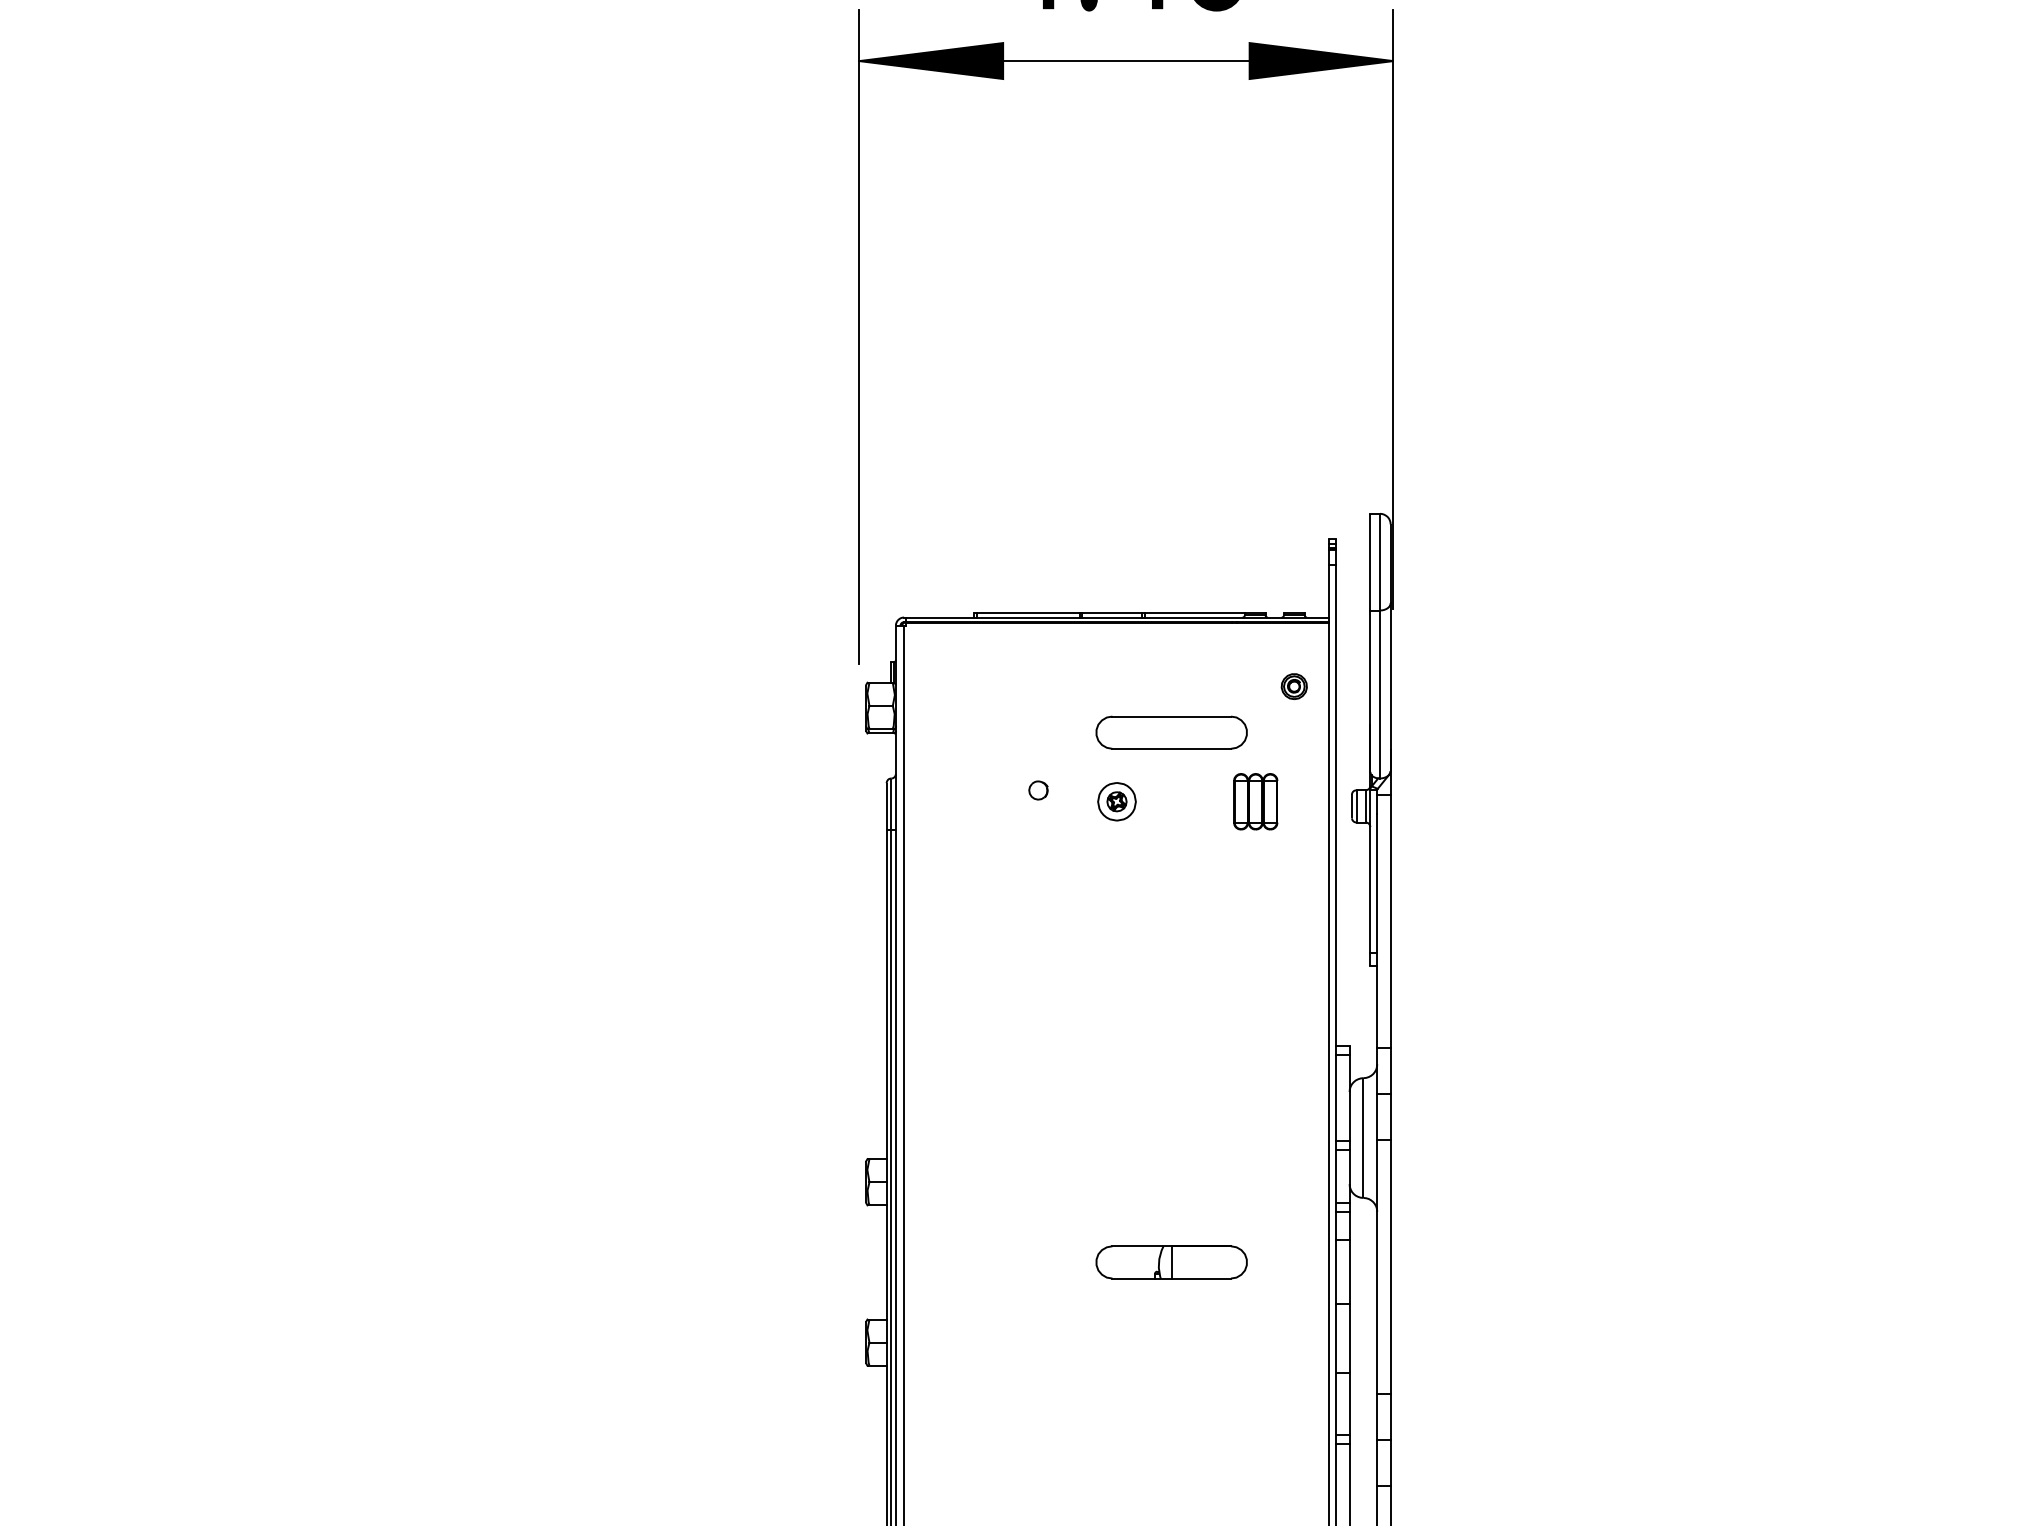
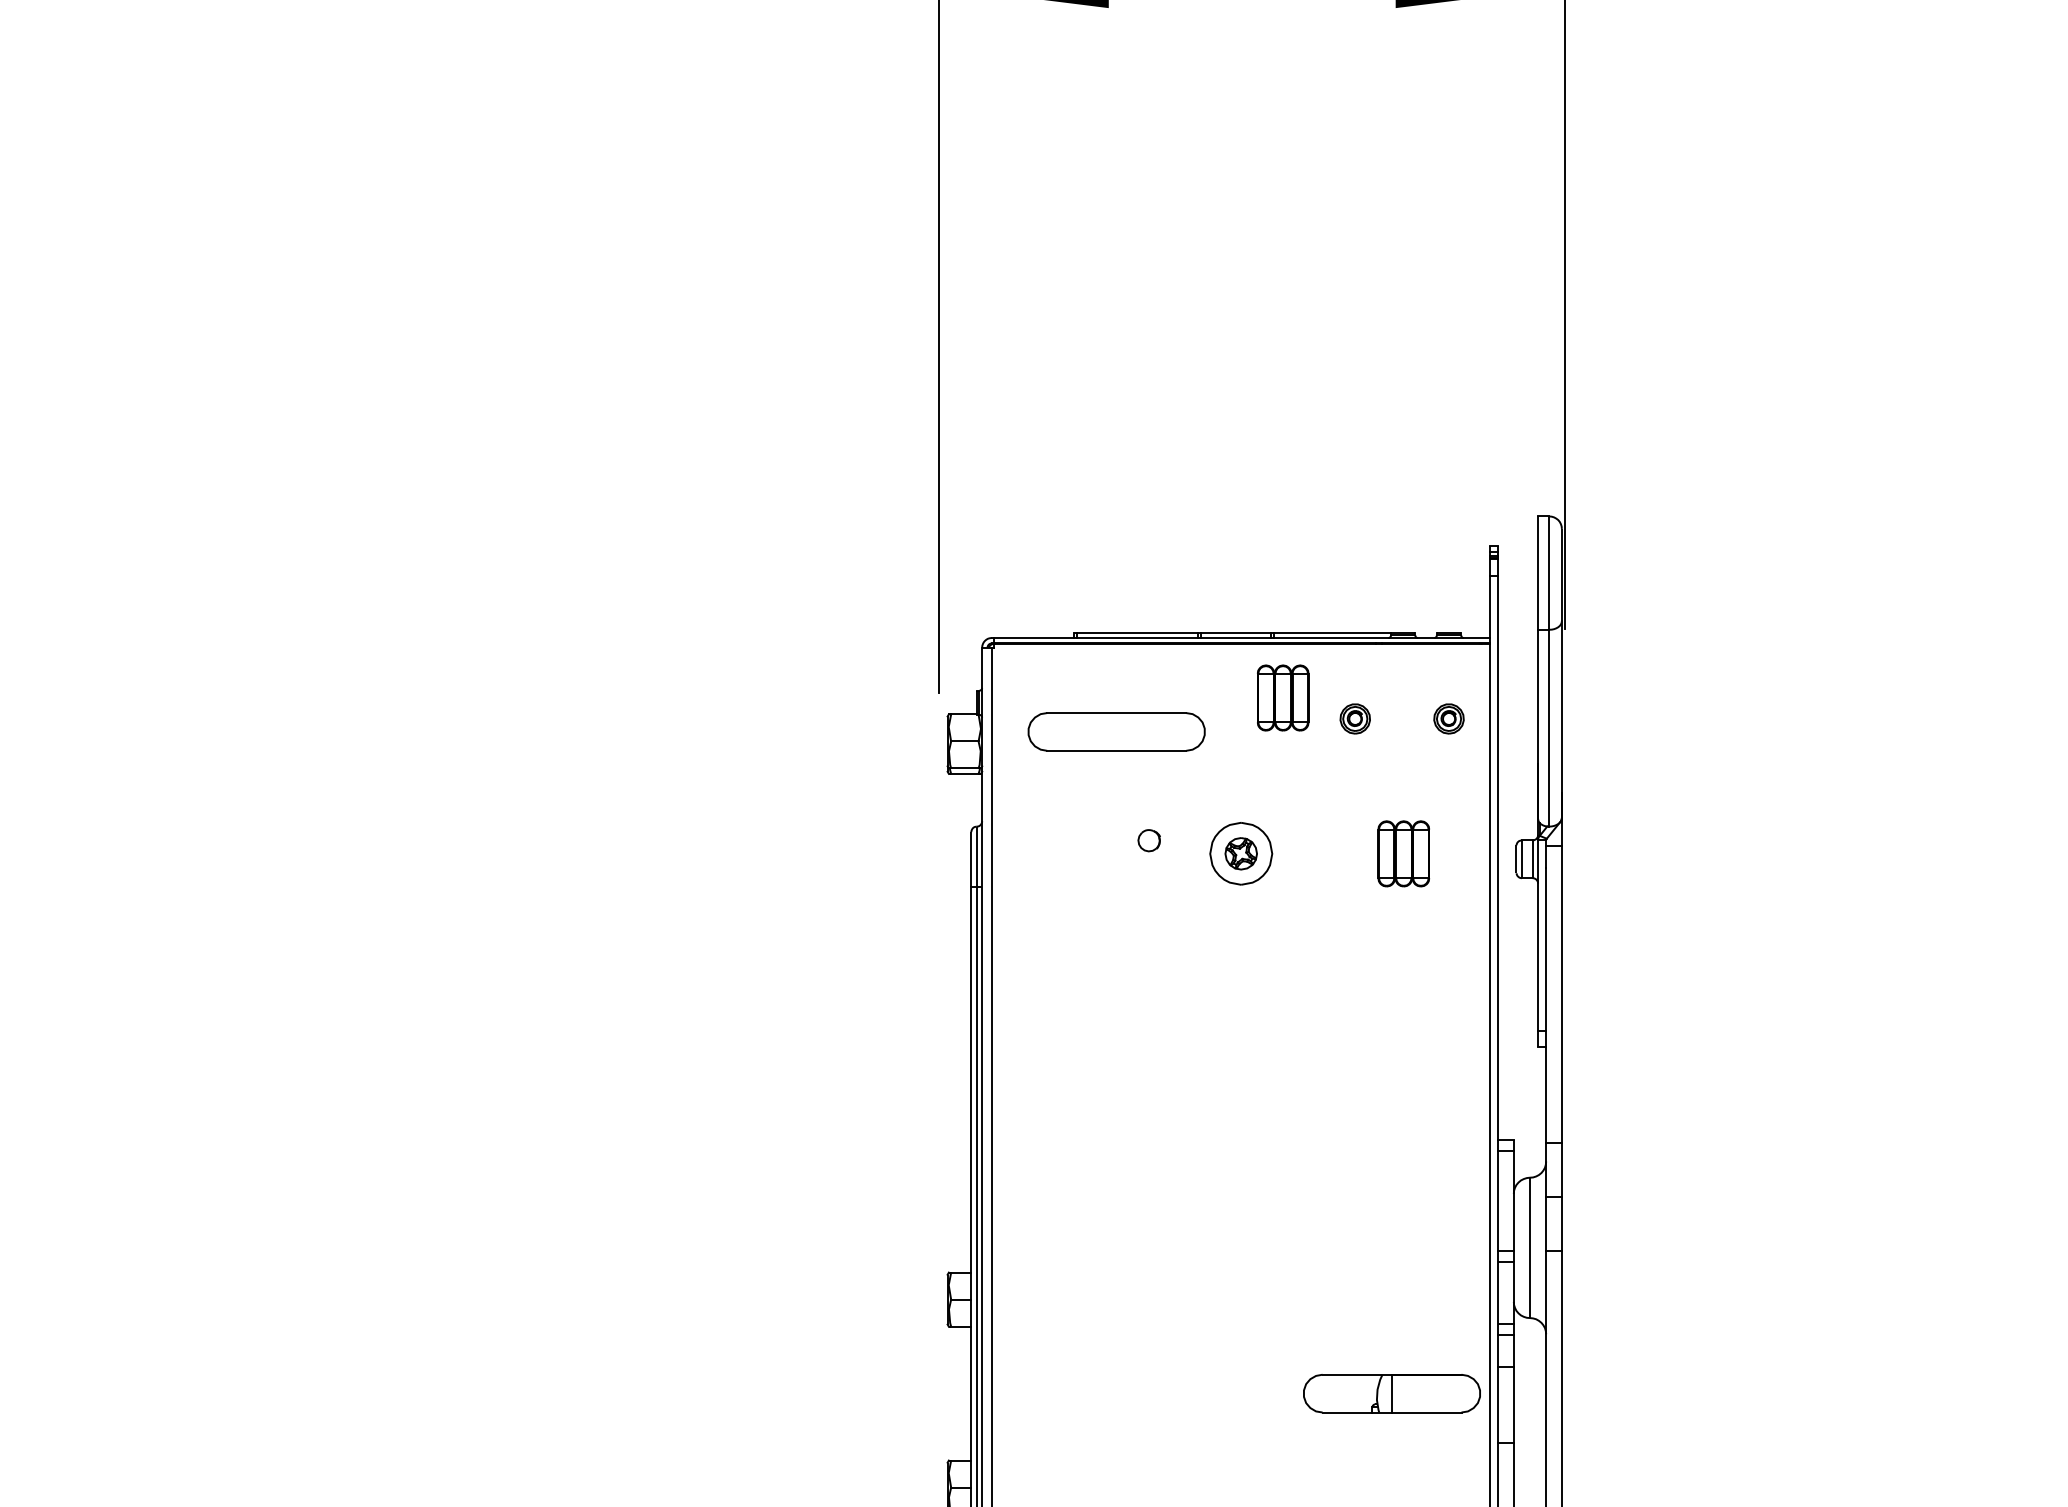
part: (1152, 668) -> (1282, 697), added
part: (1213, 686) -> (1354, 718), added
part: (1171, 732) -> (1116, 731), moved
part: (1116, 801) -> (1240, 853), size x1.4
part: (1171, 1262) -> (1391, 1393), moved

